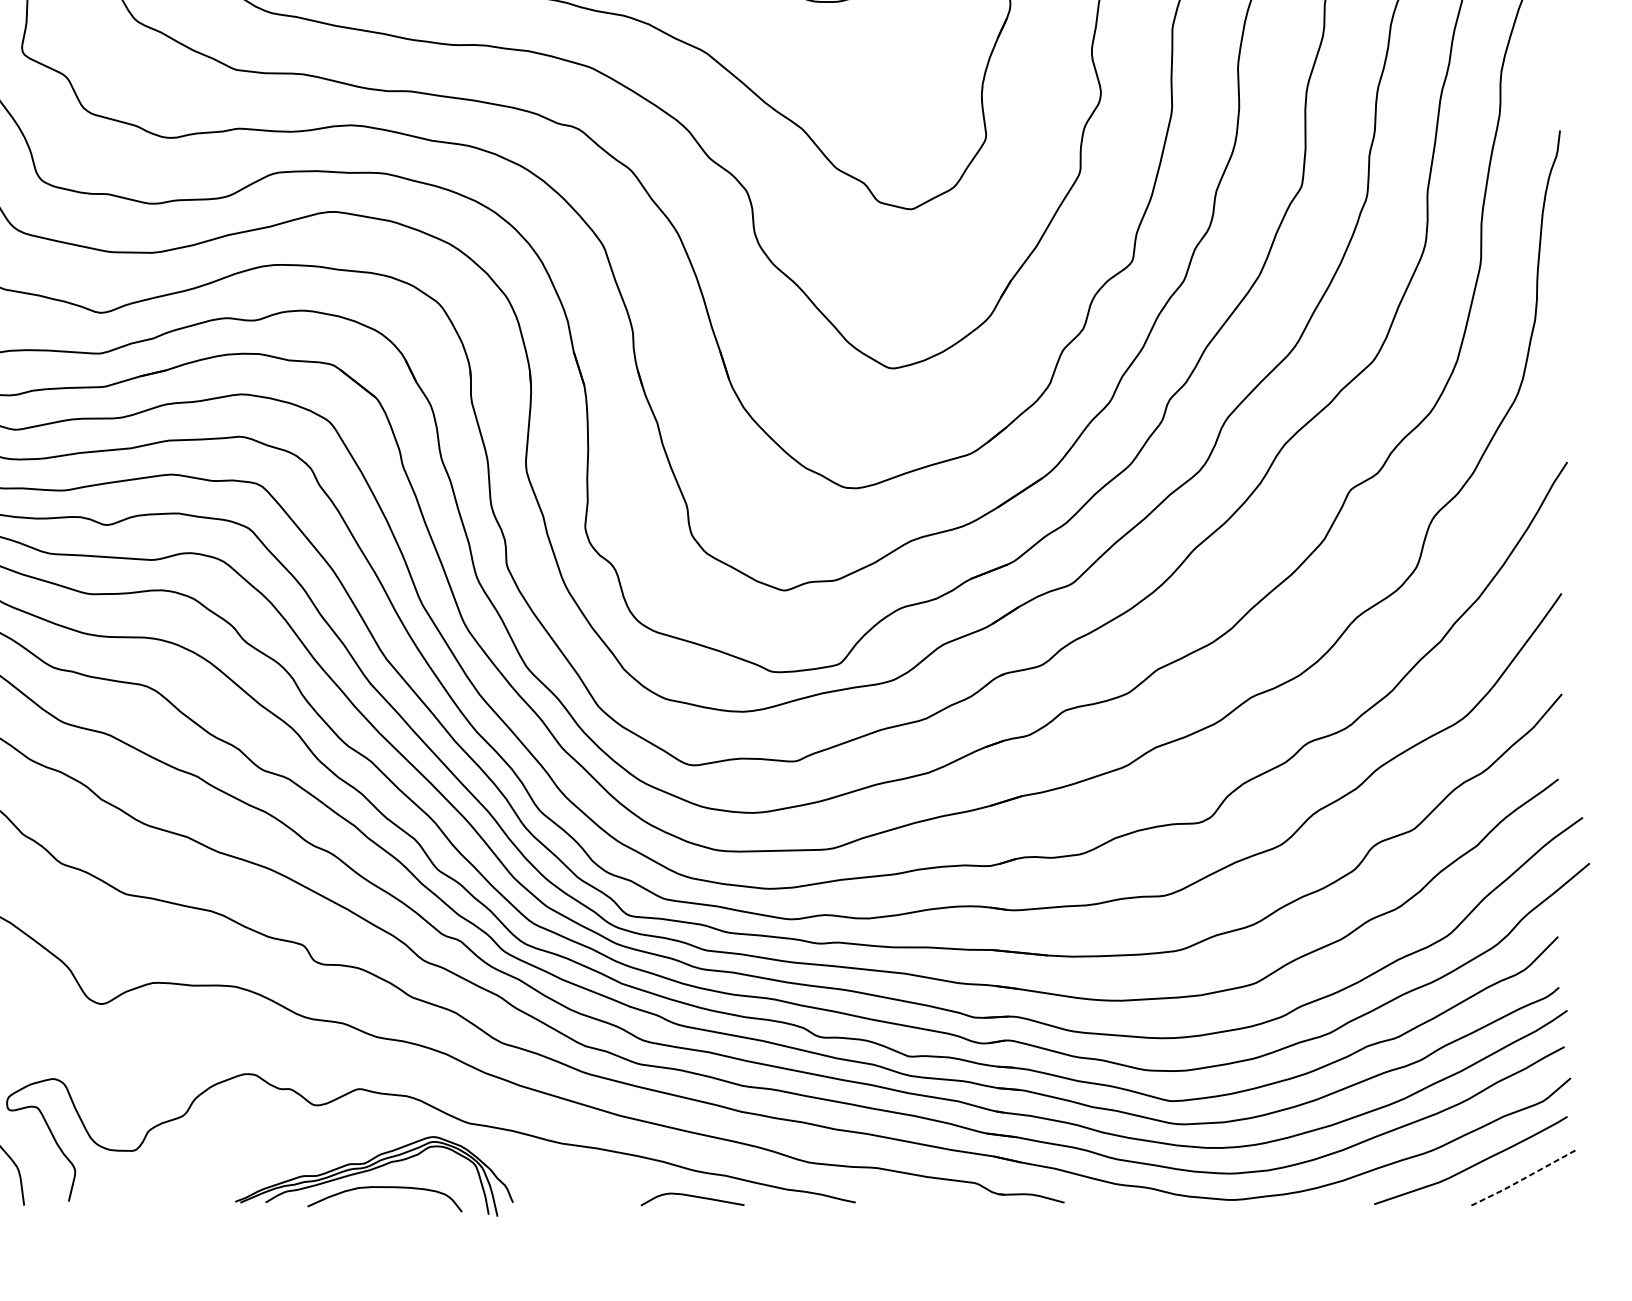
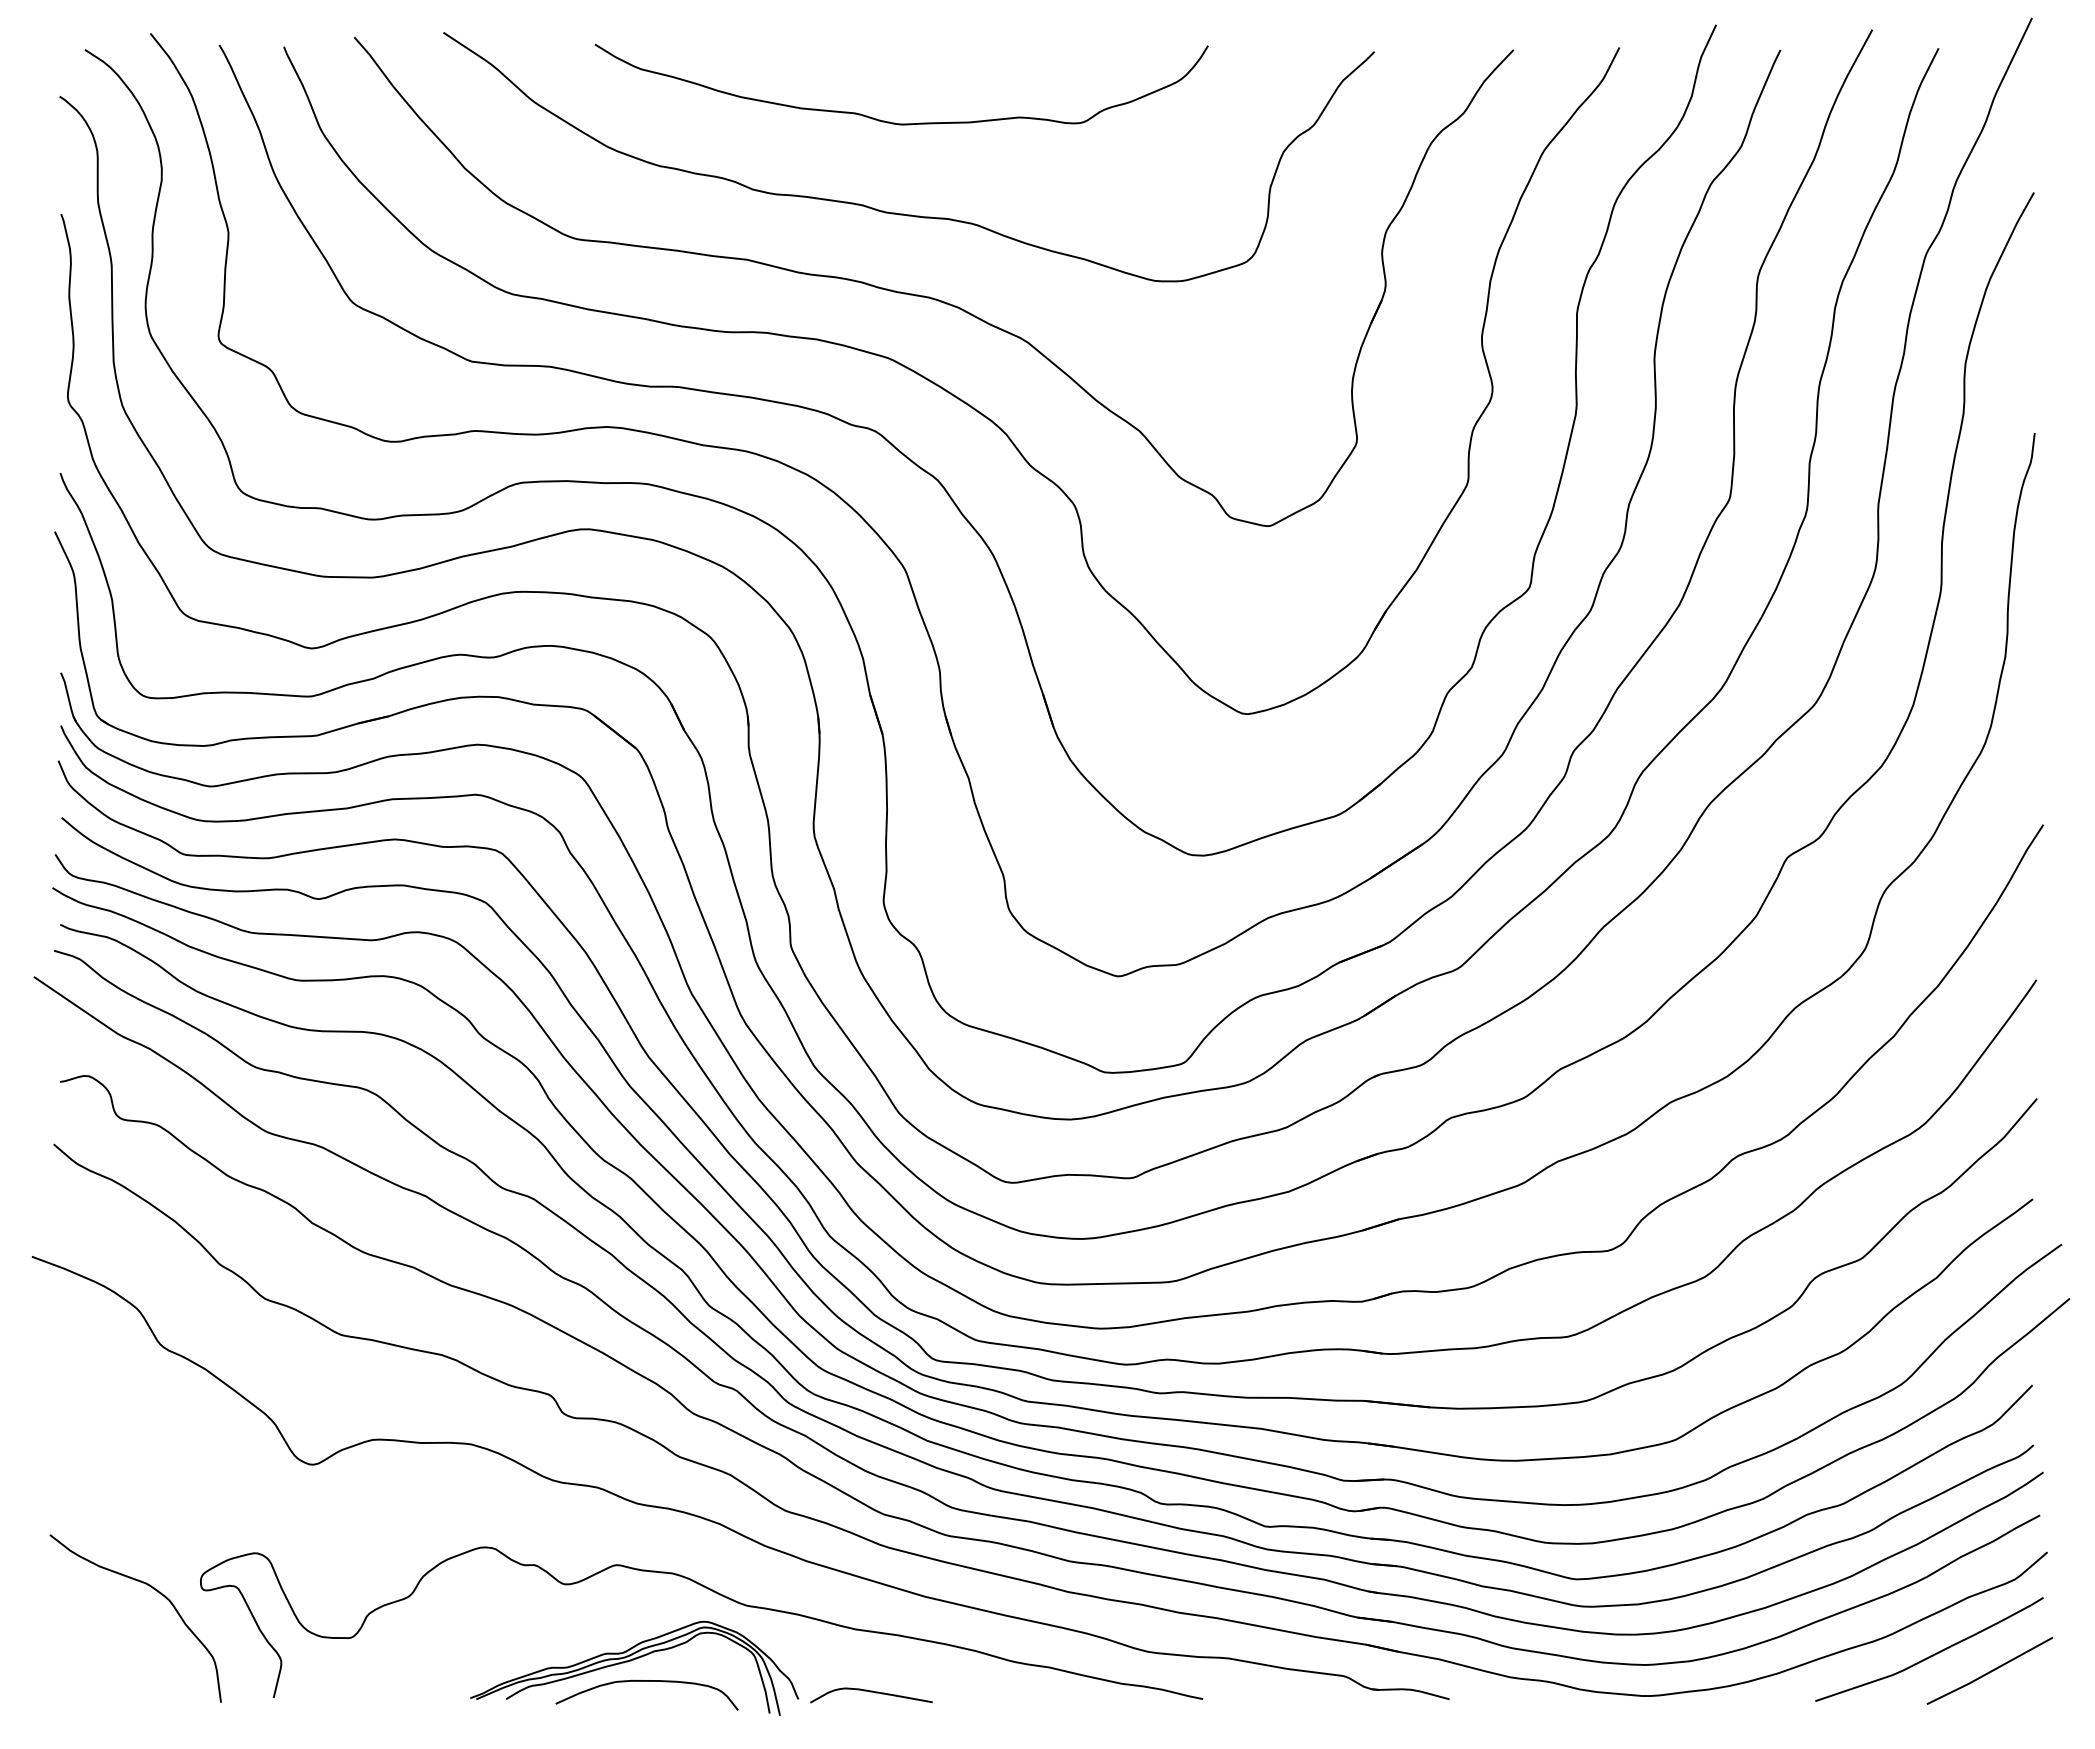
line: (1521, 1180) -> (1989, 1672), dashed -> solid
curve: (692, 1196) -> (871, 1692), moved

